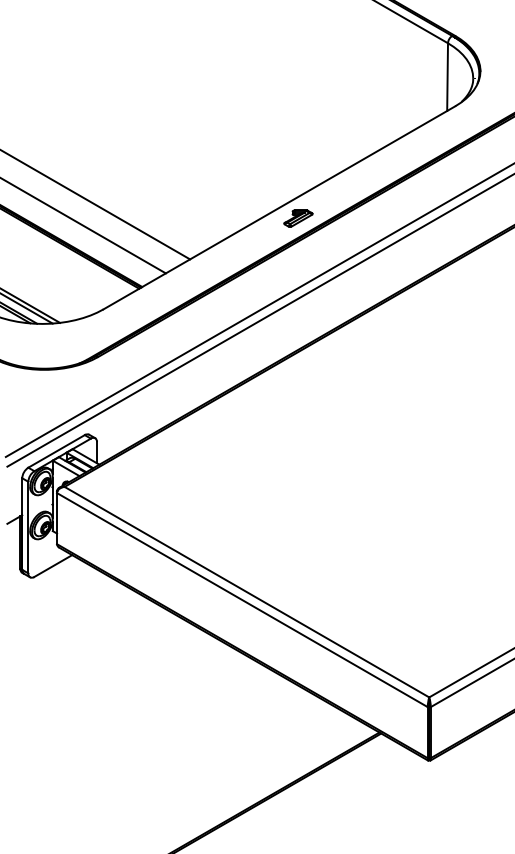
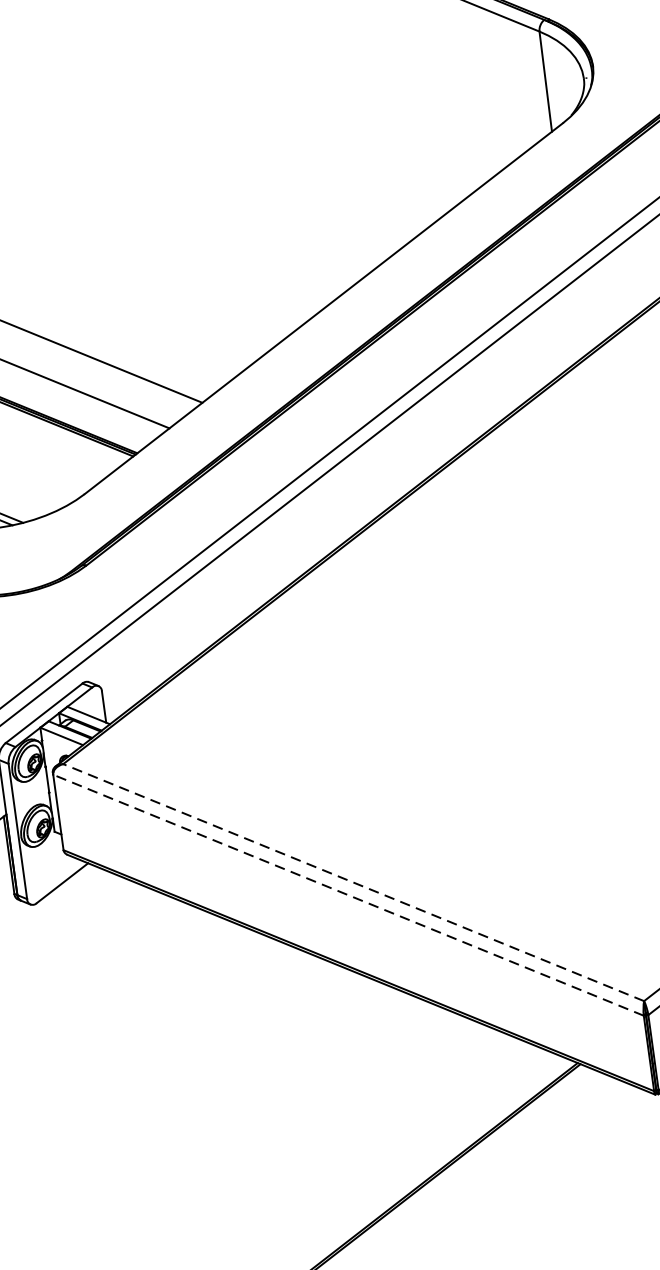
part: (298, 218) -> (354, 320), removed
line: (246, 591) -> (352, 881), solid -> dashed
line: (241, 599) -> (347, 894), solid -> dashed

